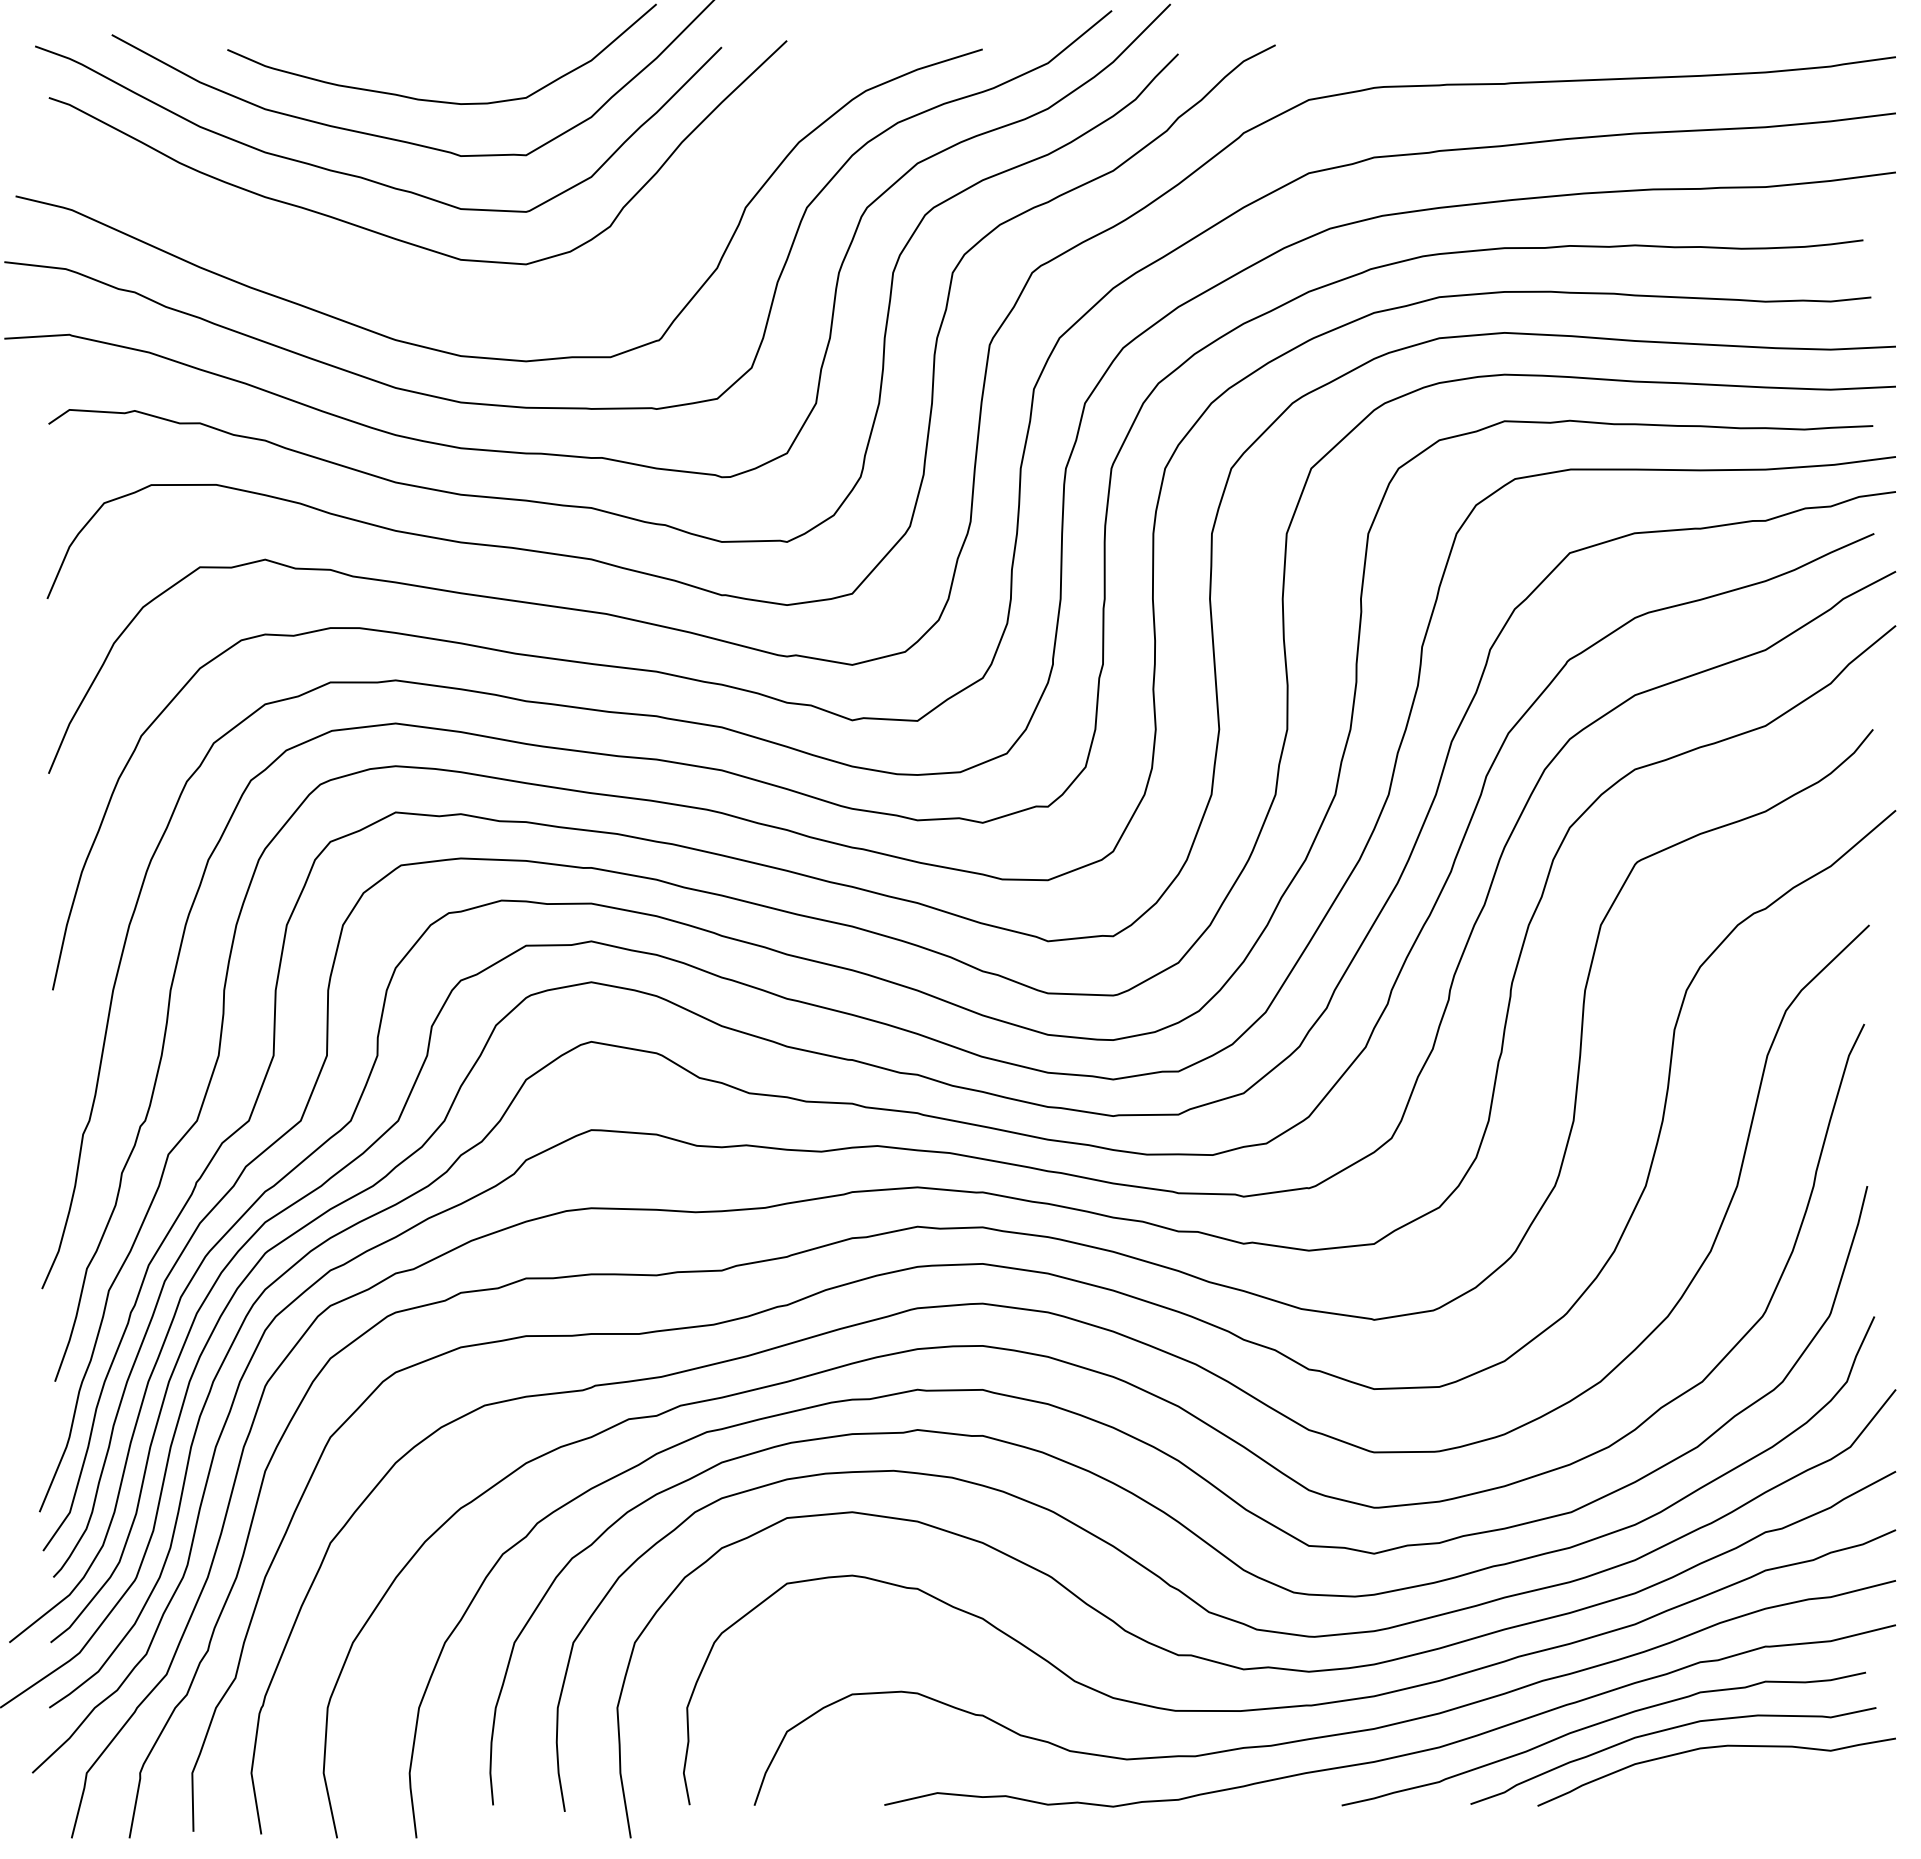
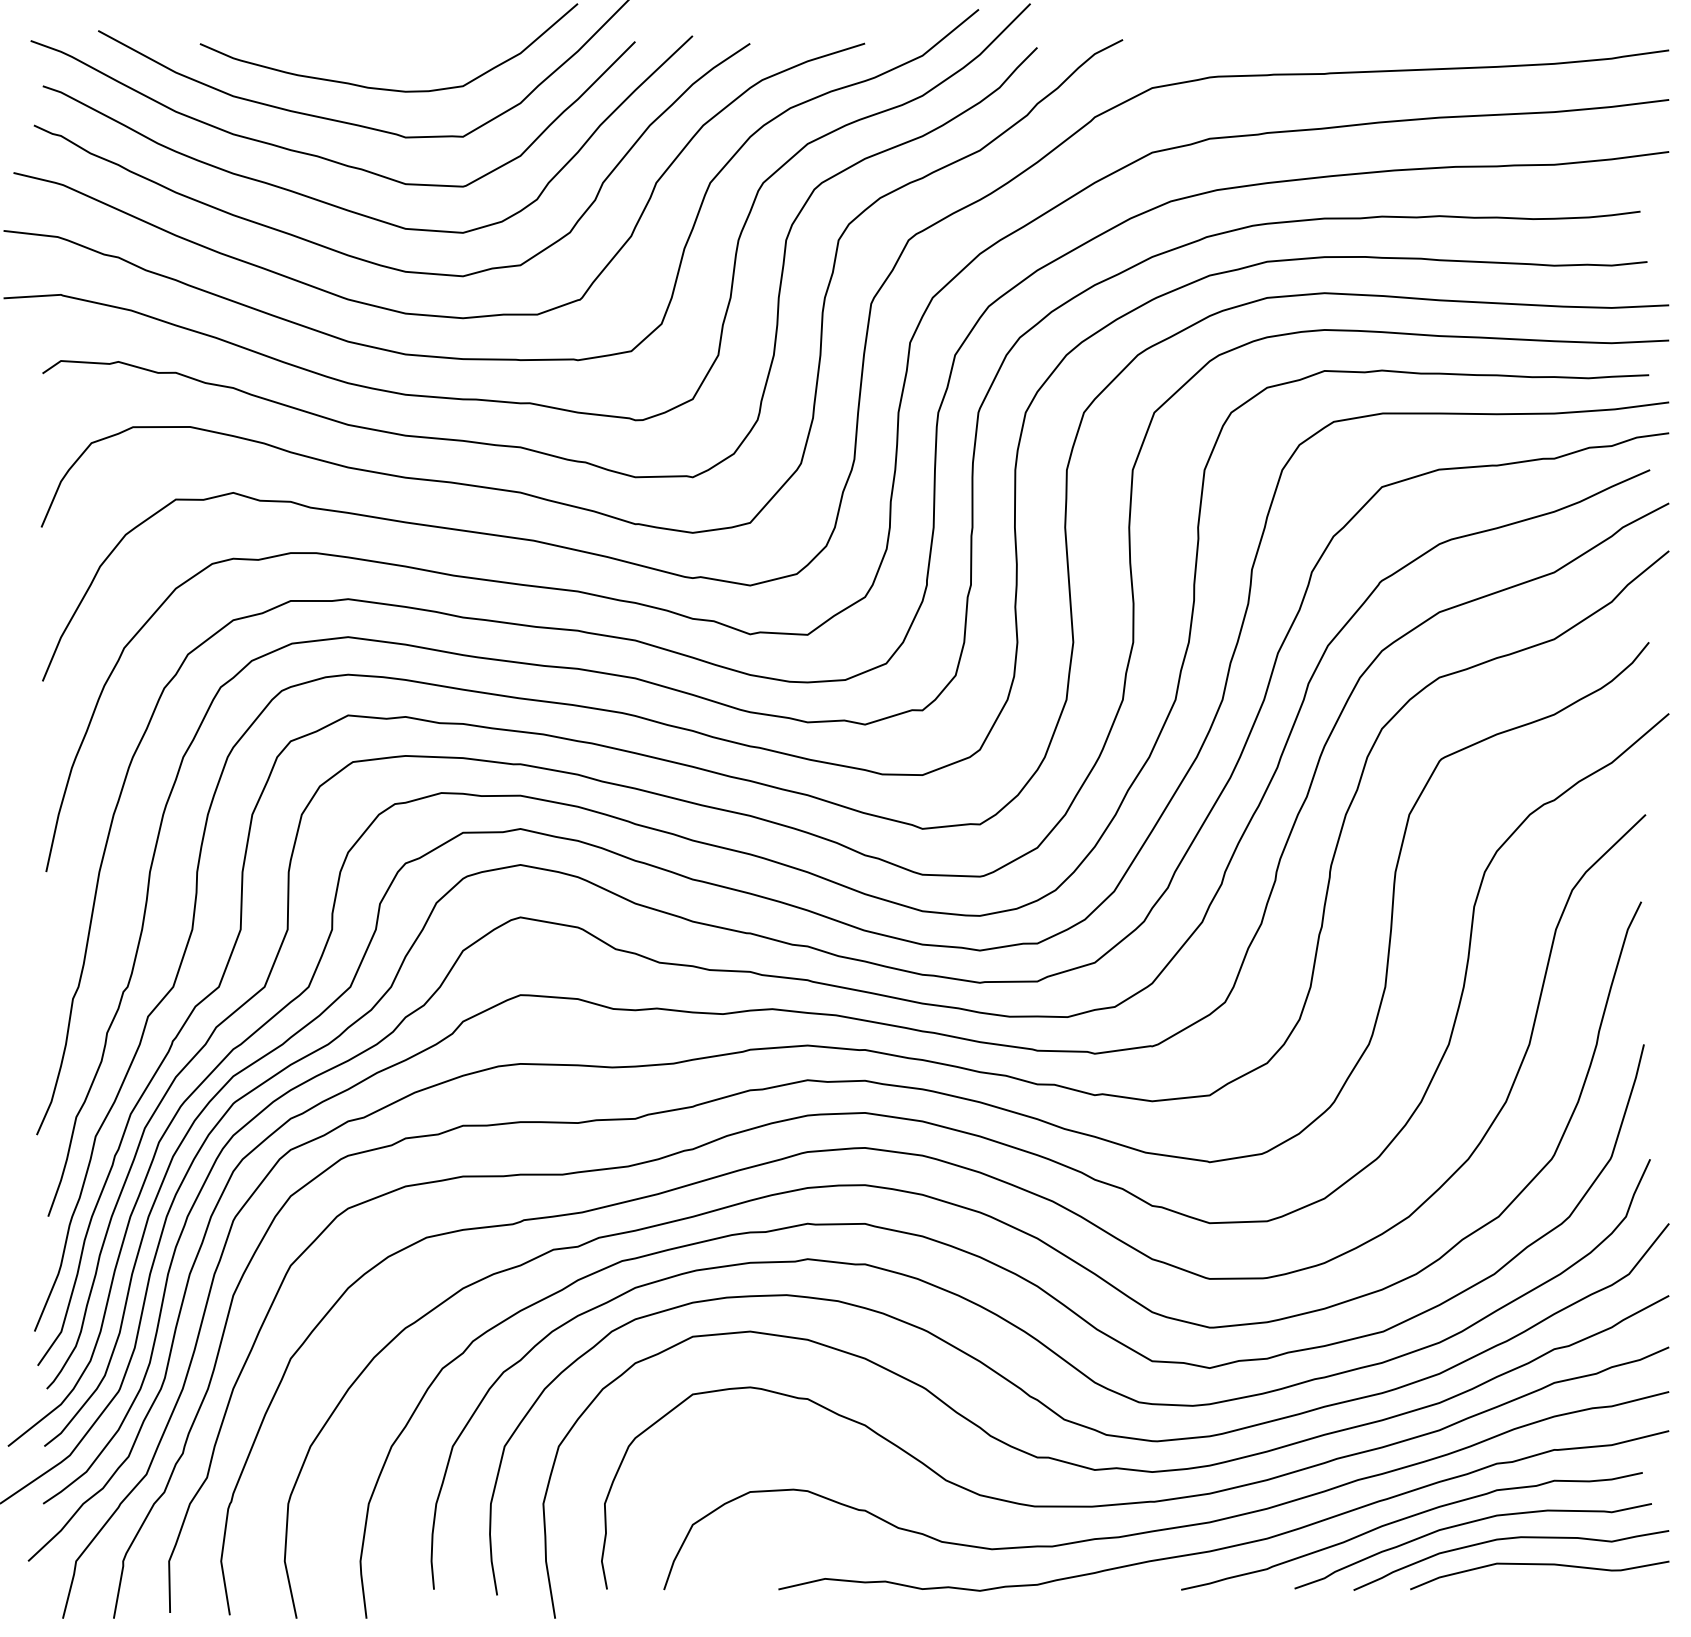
curve: (414, 294) -> (364, 259), added
curve: (1748, 1777) -> (1539, 1565), added

